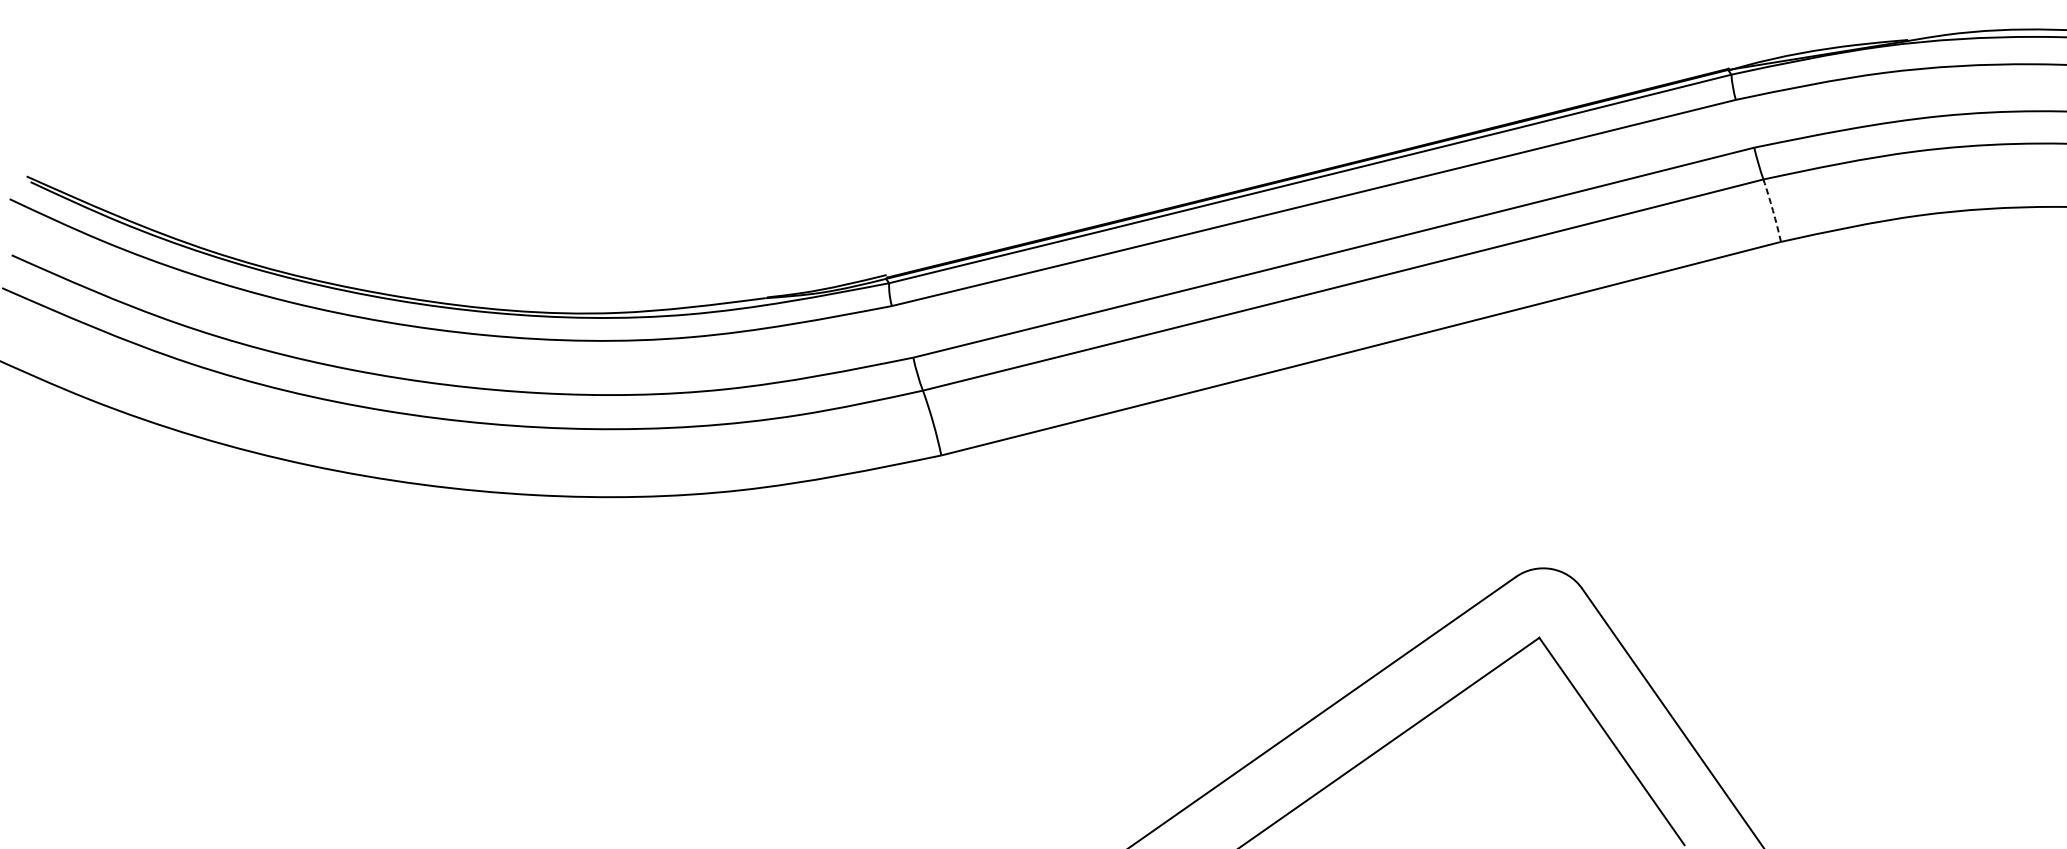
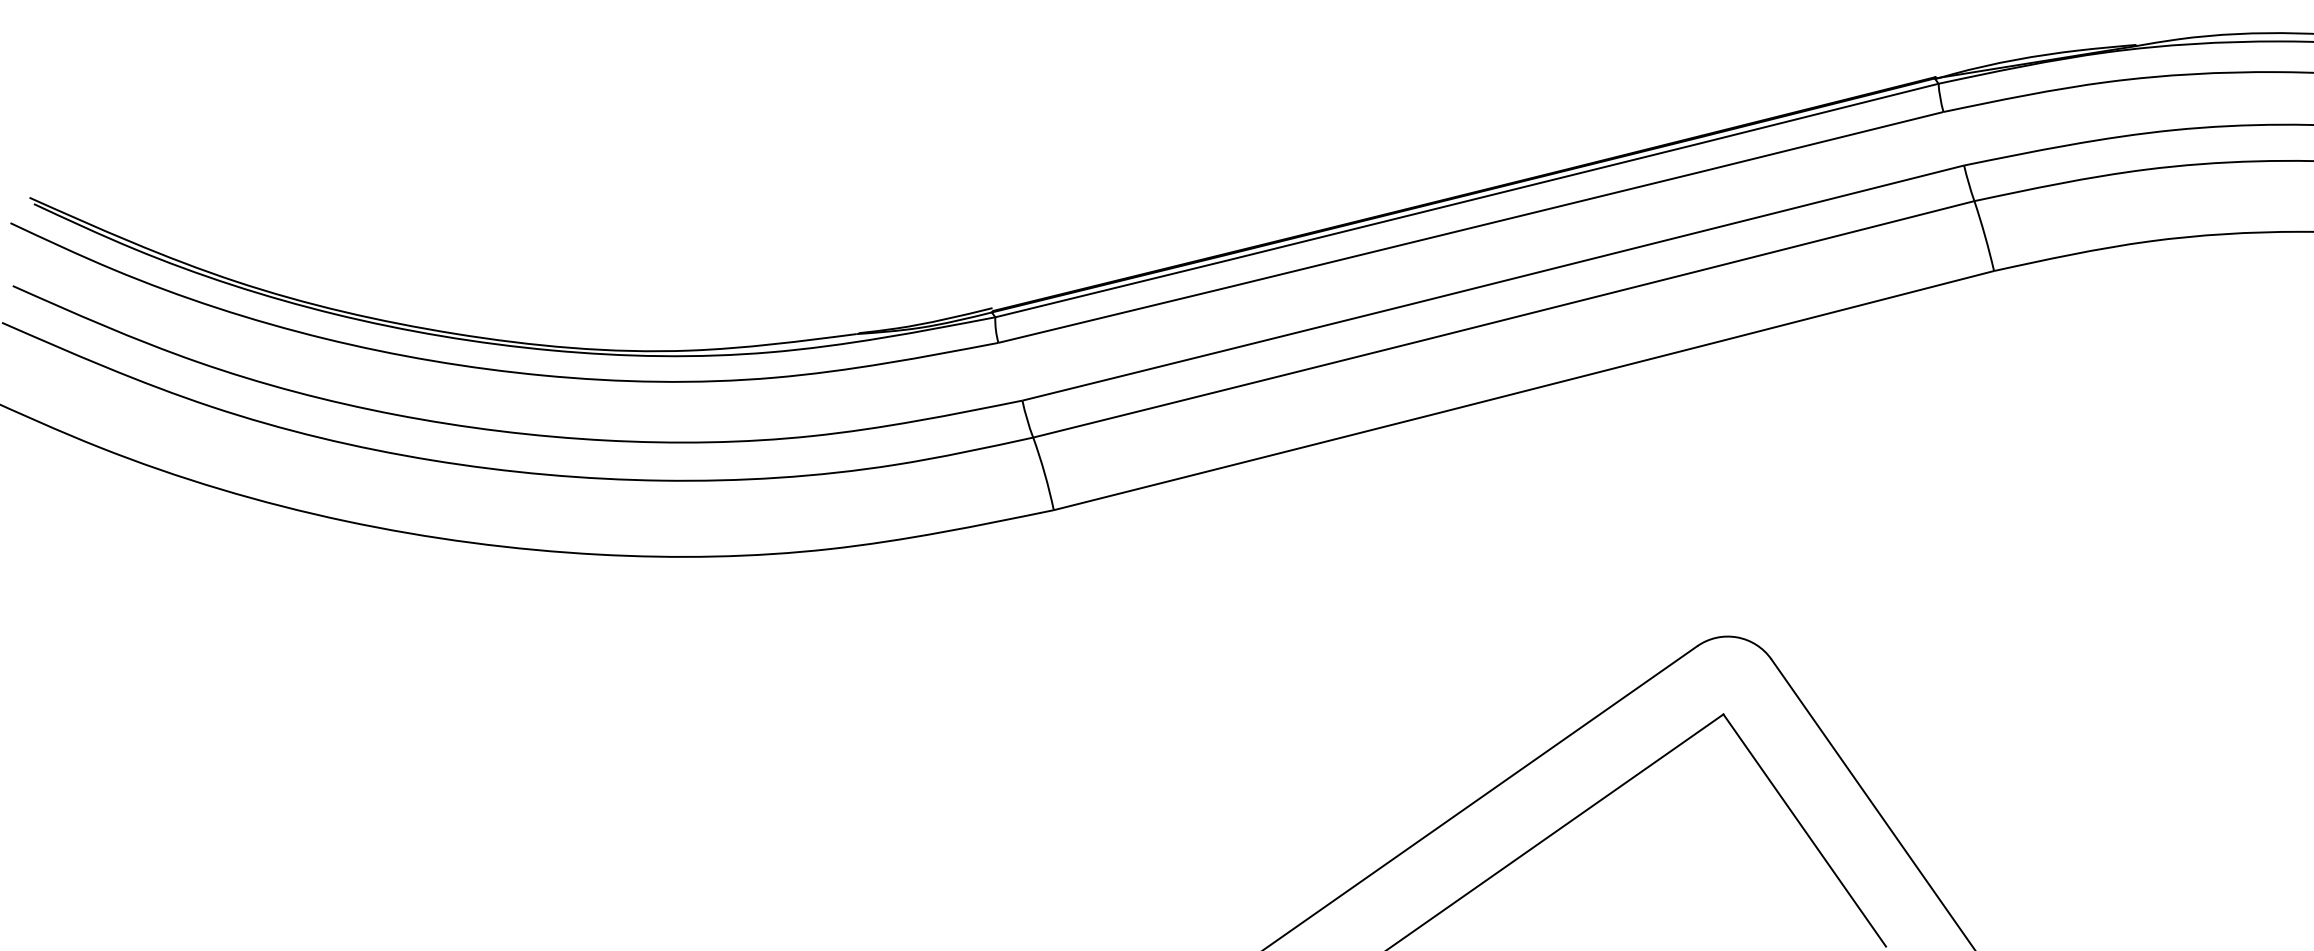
arc: (1773, 210) -> (1985, 235), dashed -> solid

